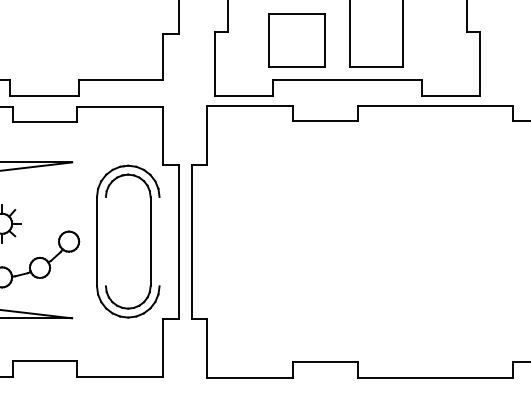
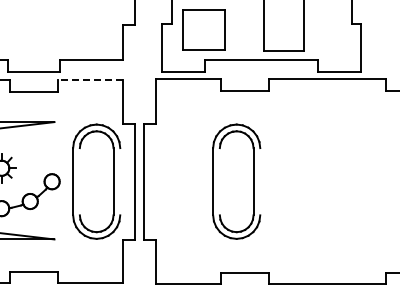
part: (296, 39) -> (203, 29), moved
line: (118, 107) -> (89, 80), solid -> dashed
part: (336, 241) -> (253, 181), added

